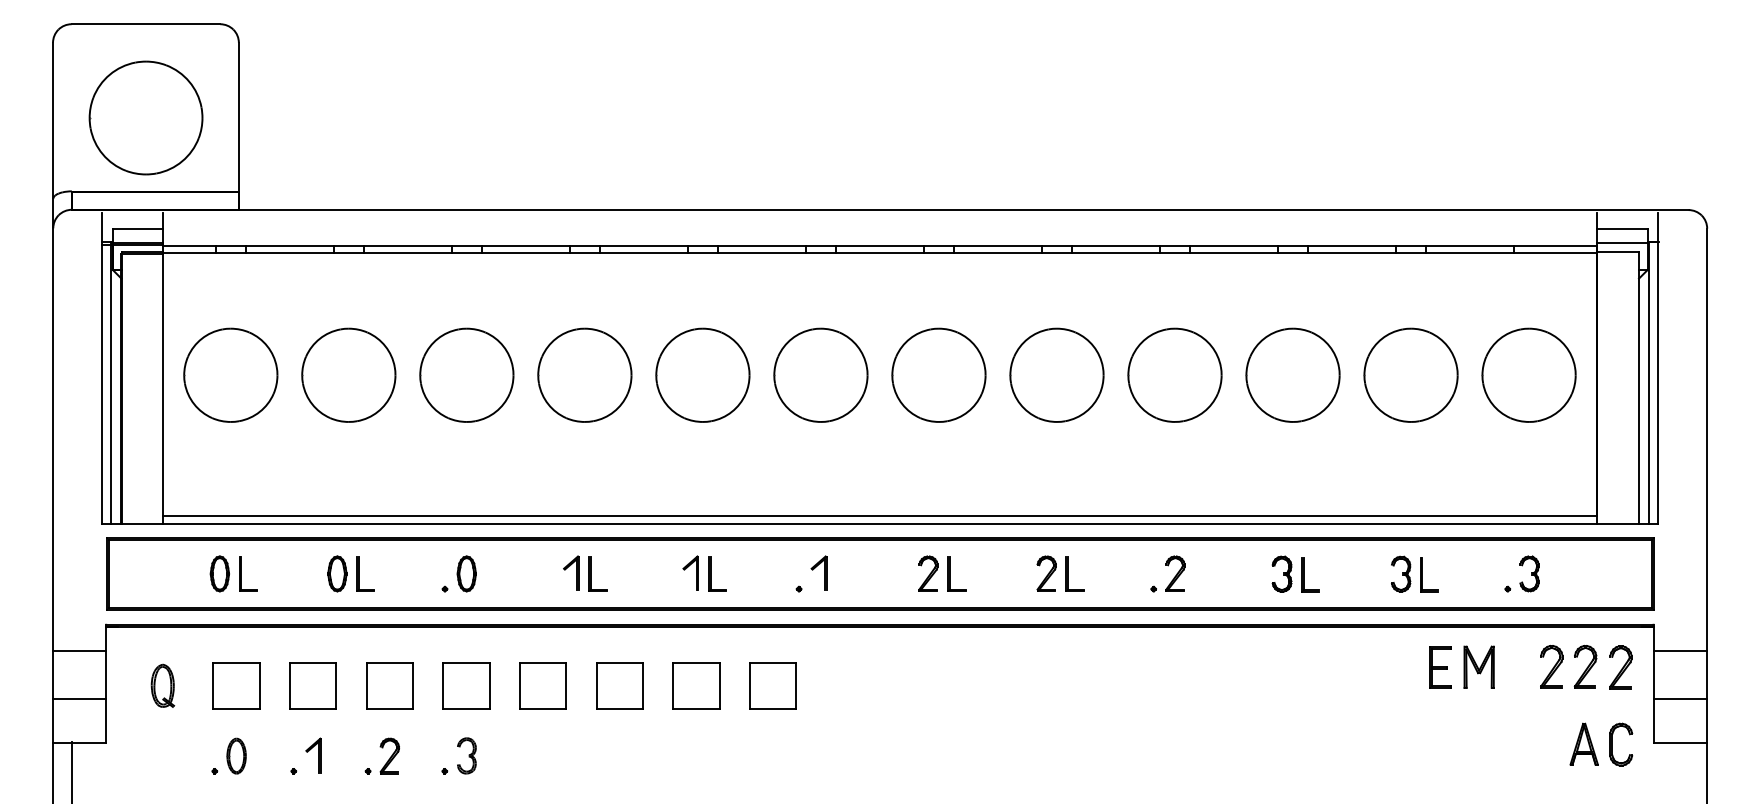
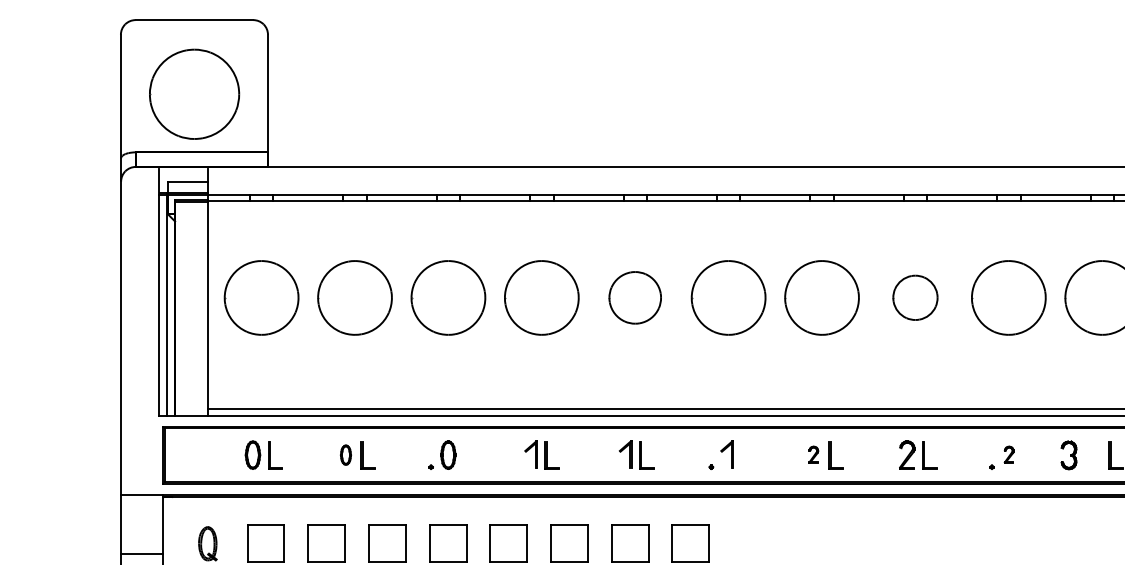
part: (702, 374) -> (634, 297), size x0.7
part: (1056, 374) -> (915, 297), size x0.6
part: (337, 573) -> (346, 454), size x0.7
part: (928, 573) -> (813, 454), size x0.6
part: (1175, 573) -> (1009, 454), size x0.6
part: (1281, 573) -> (1068, 454), moved
line: (79, 650) -> (141, 494), moved

